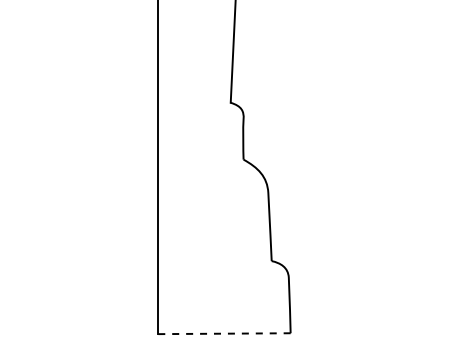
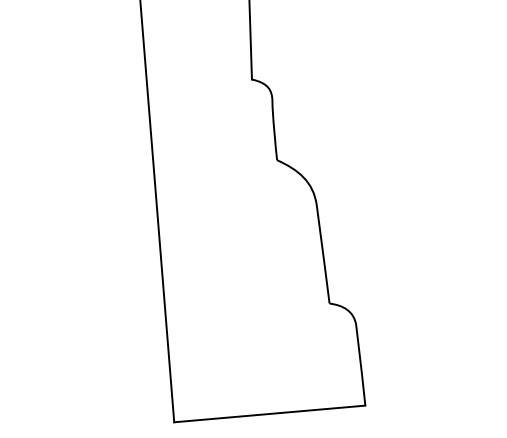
line: (224, 333) -> (269, 413), dashed -> solid

